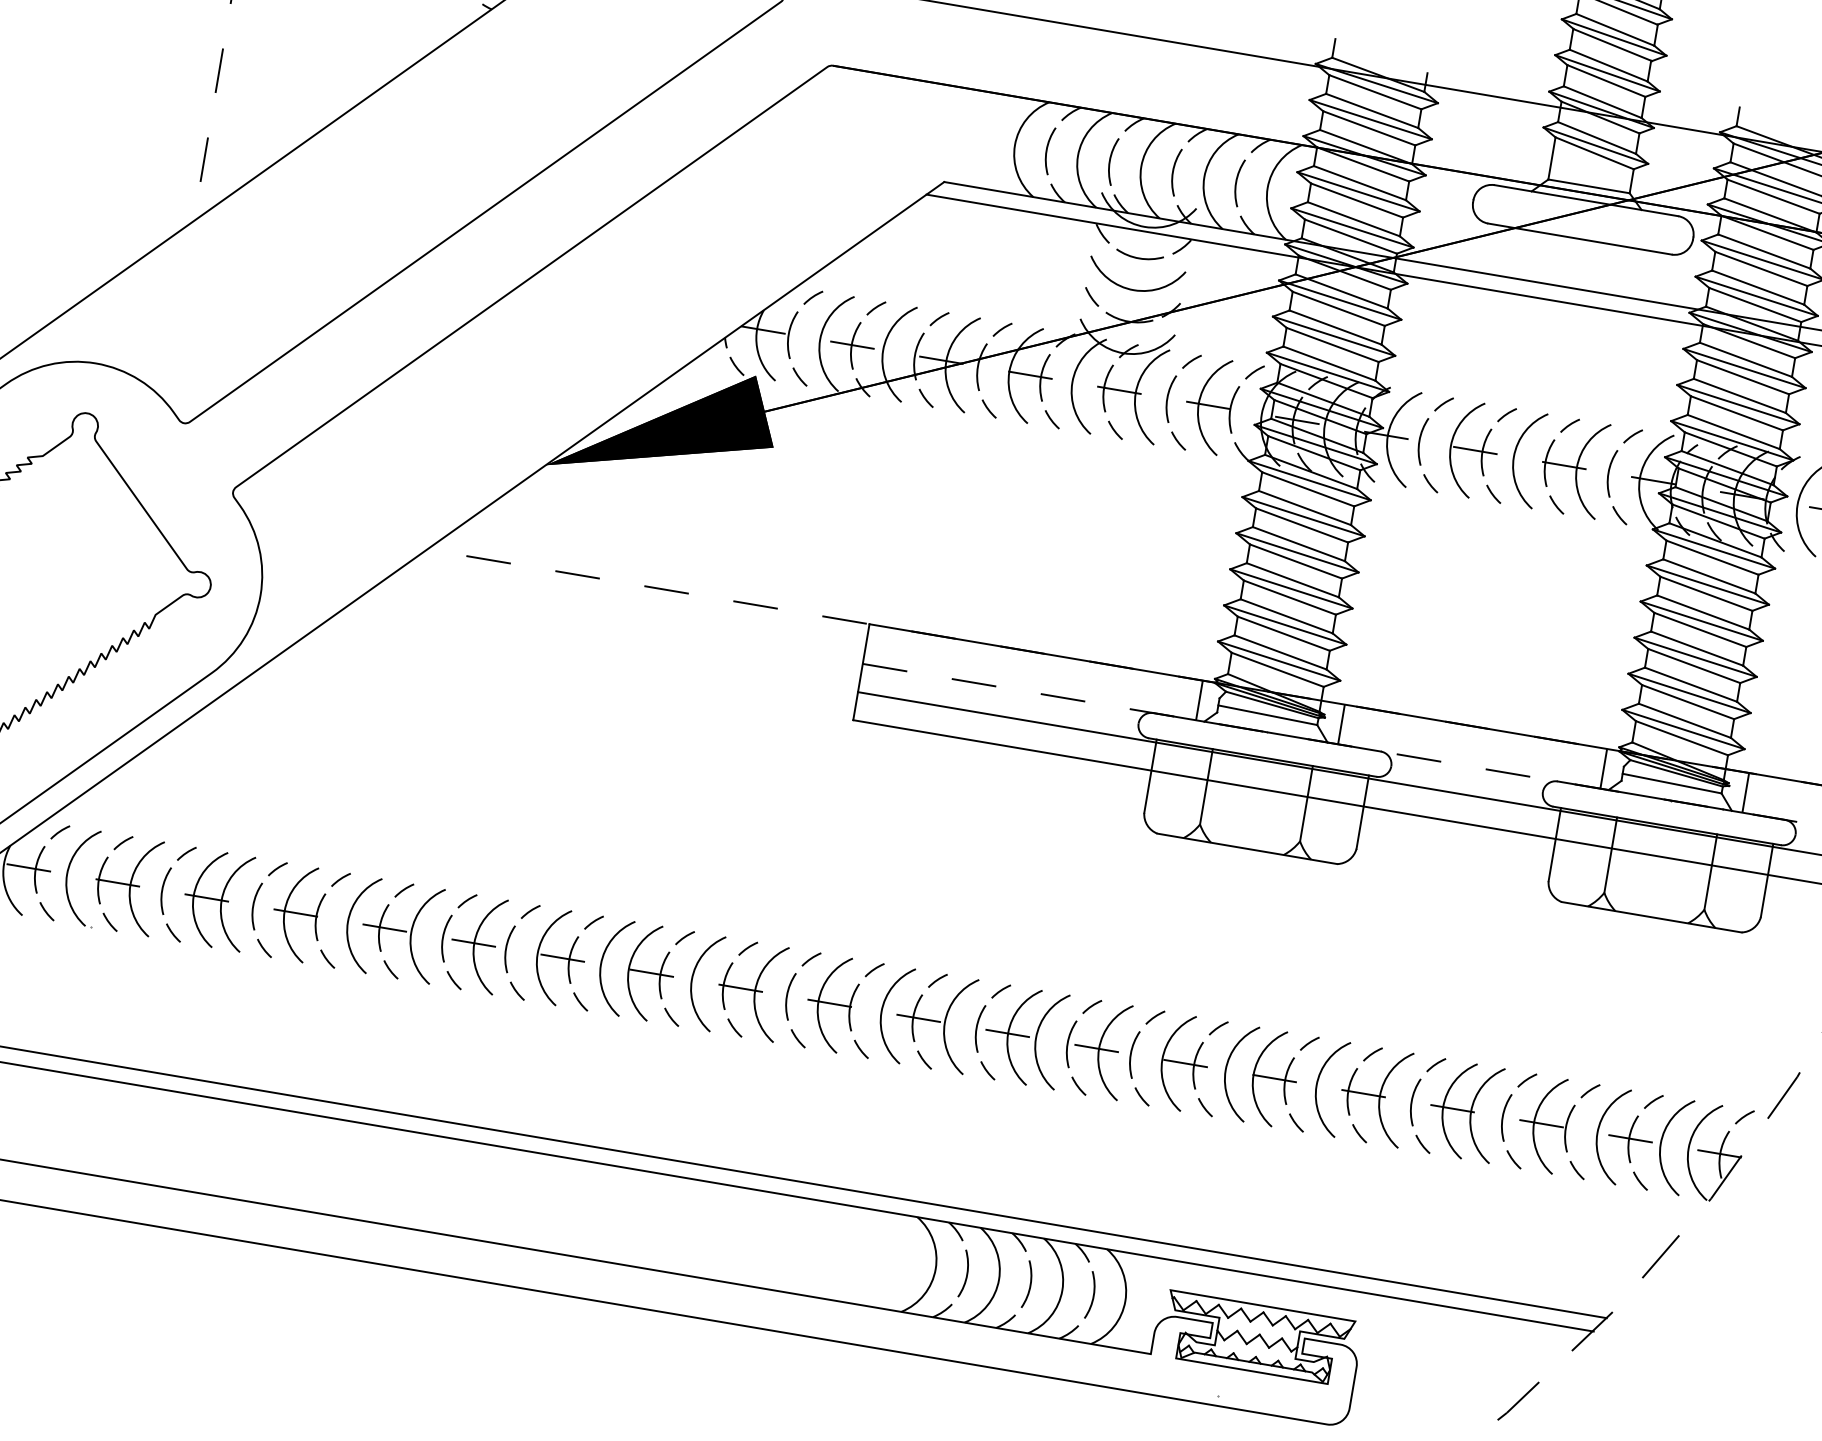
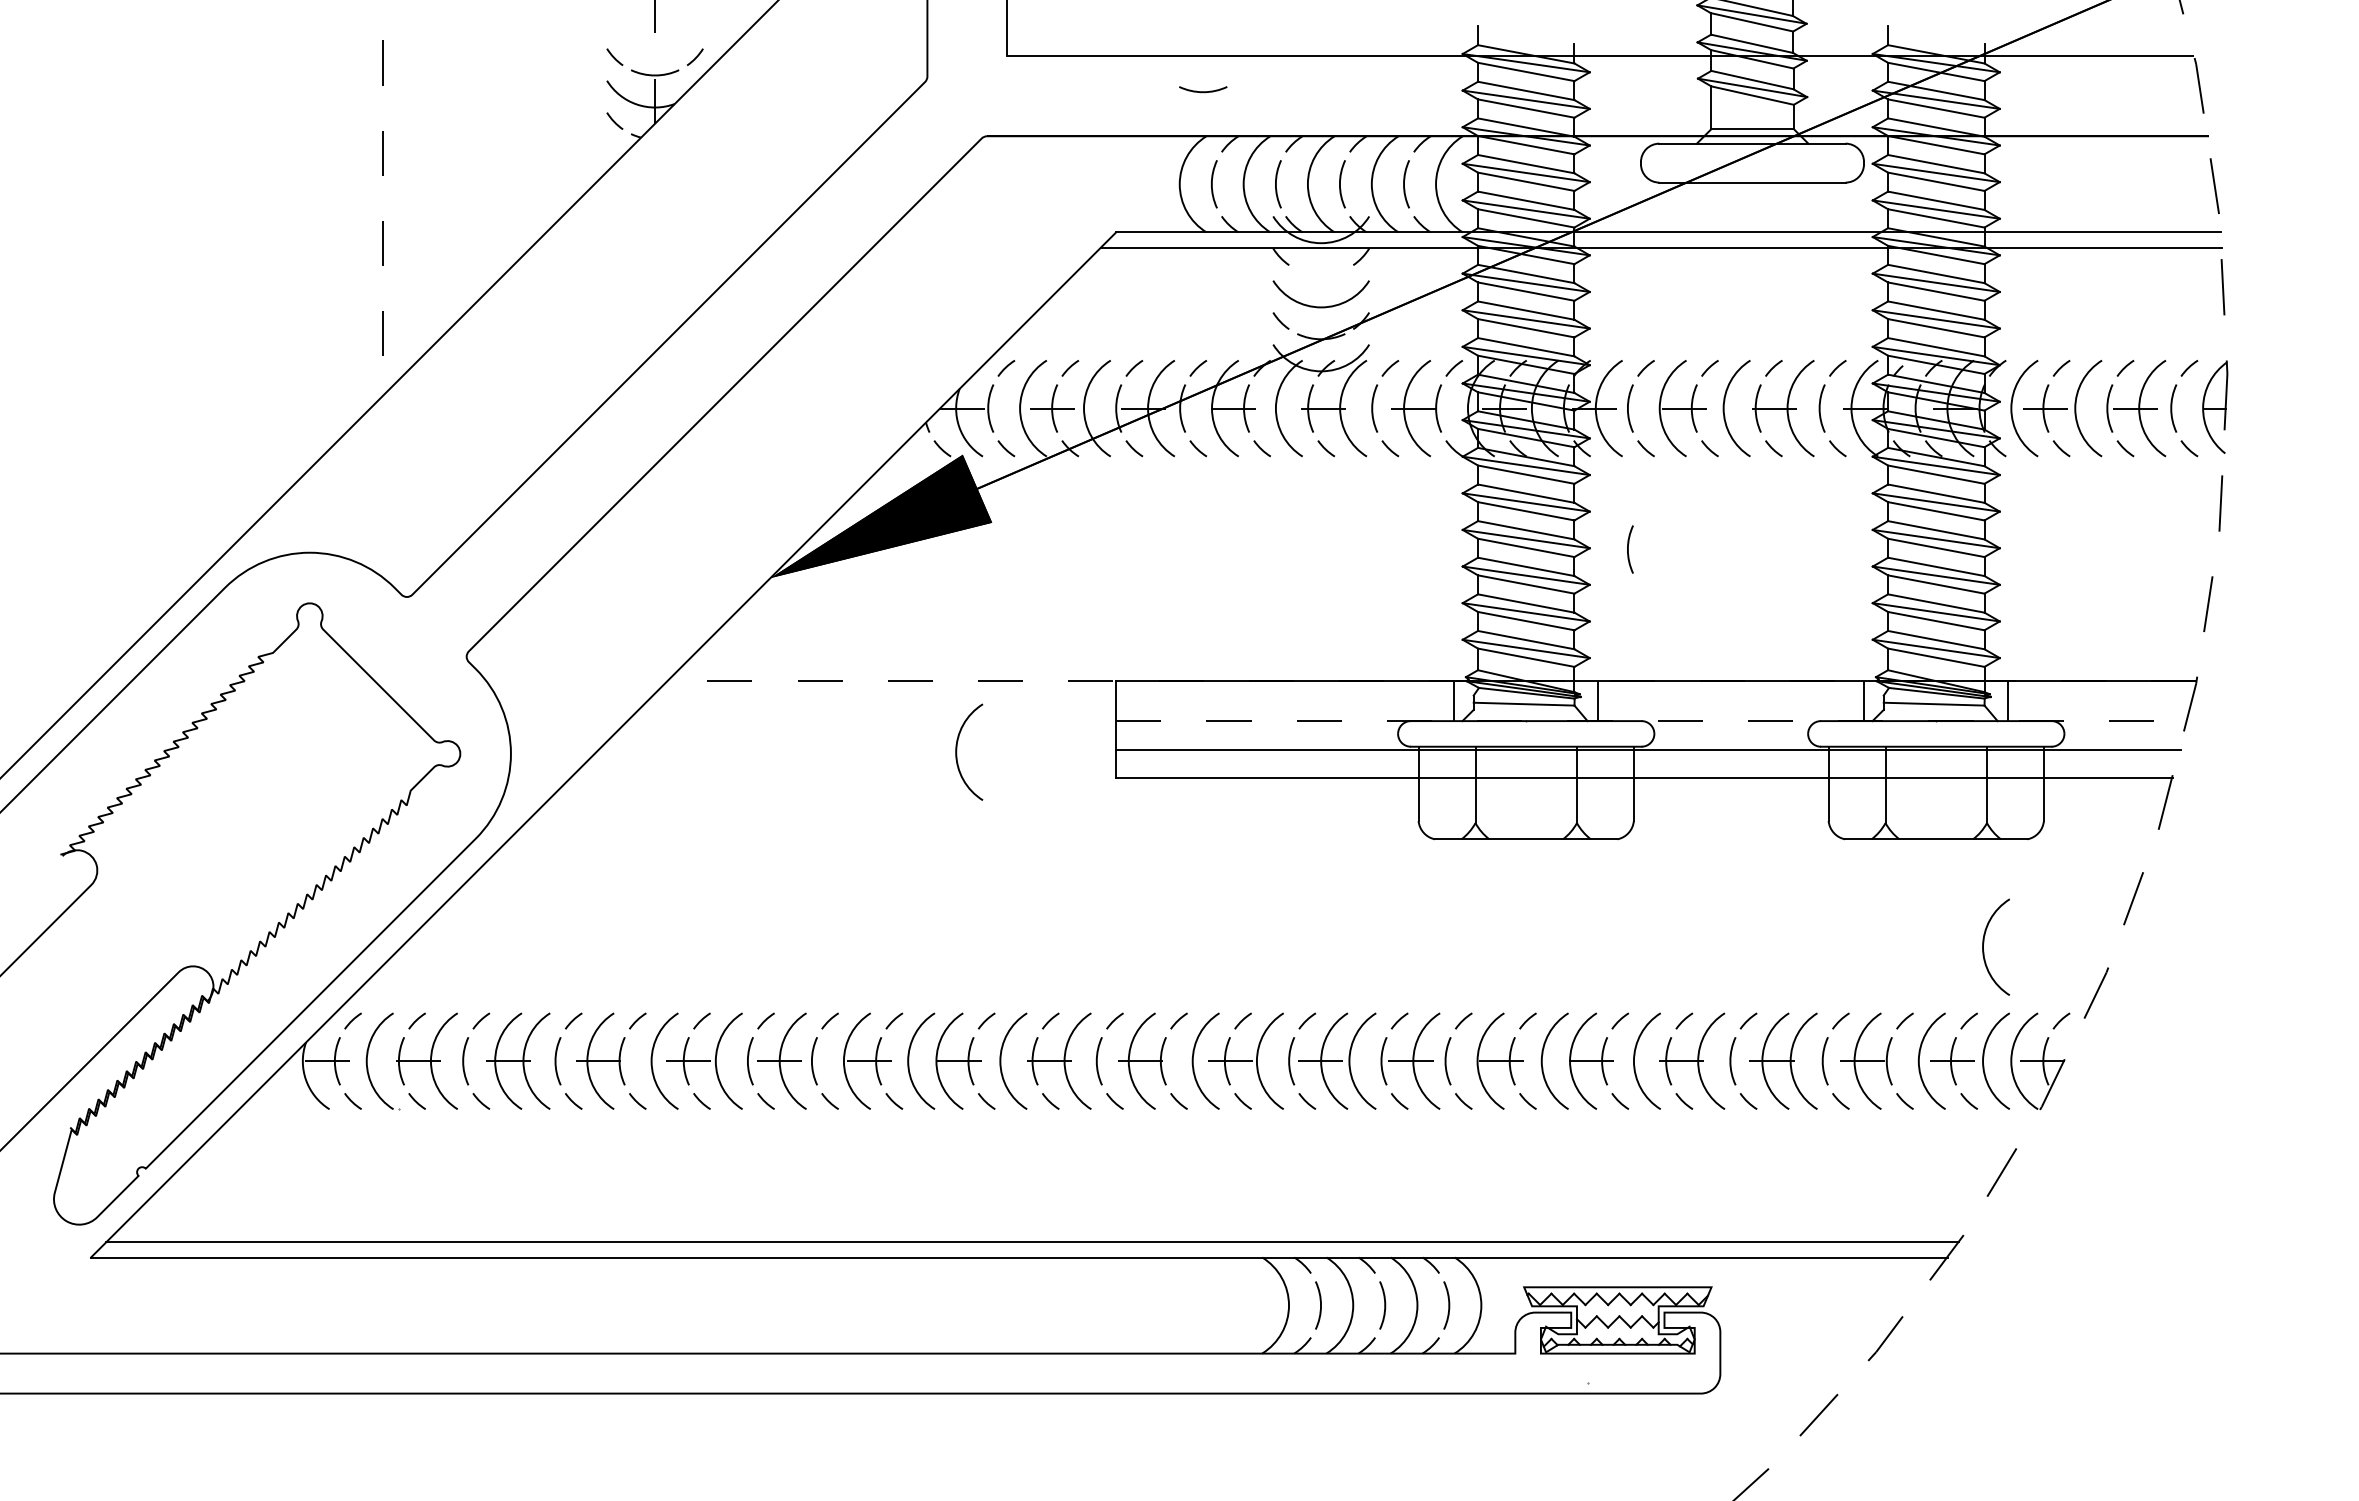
arc: (1139, 257) -> (1203, 91), moved
arc: (1396, 580) -> (1628, 549), added
arc: (701, 667) -> (957, 751), added
arc: (1682, 1027) -> (1984, 942), added

